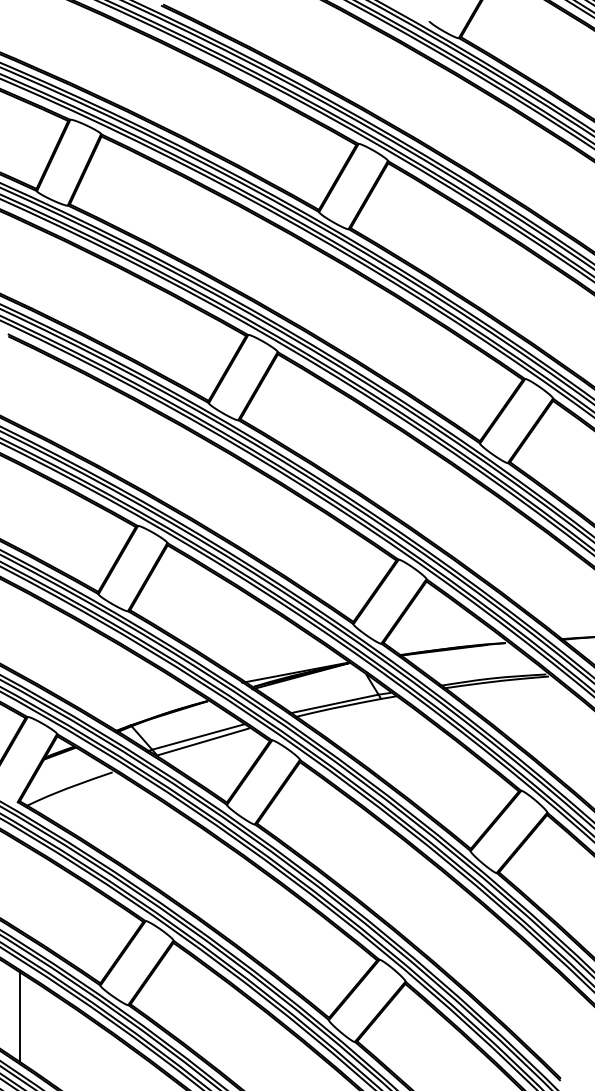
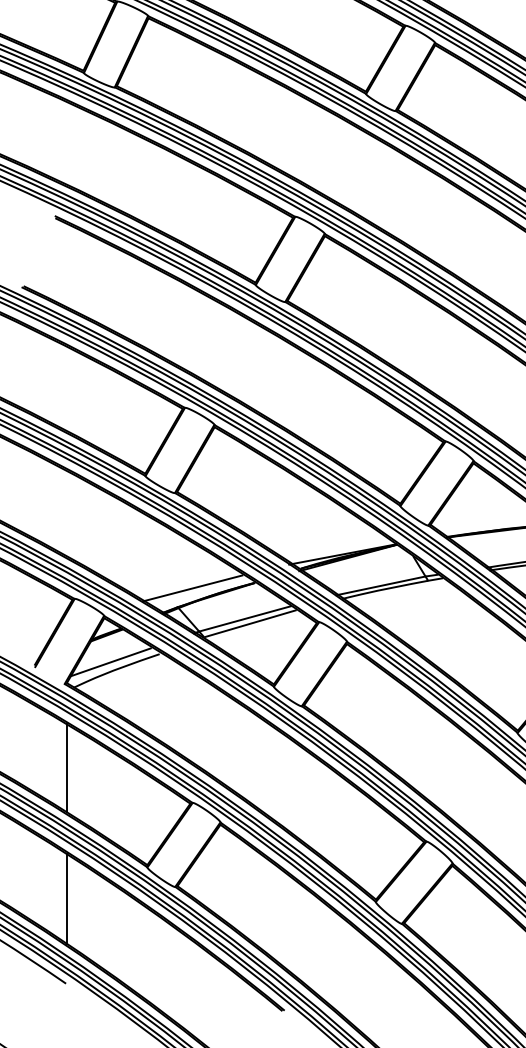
line: (145, 706) -> (192, 588), added
line: (63, 780) -> (110, 662), added
line: (19, 886) -> (66, 768), added

